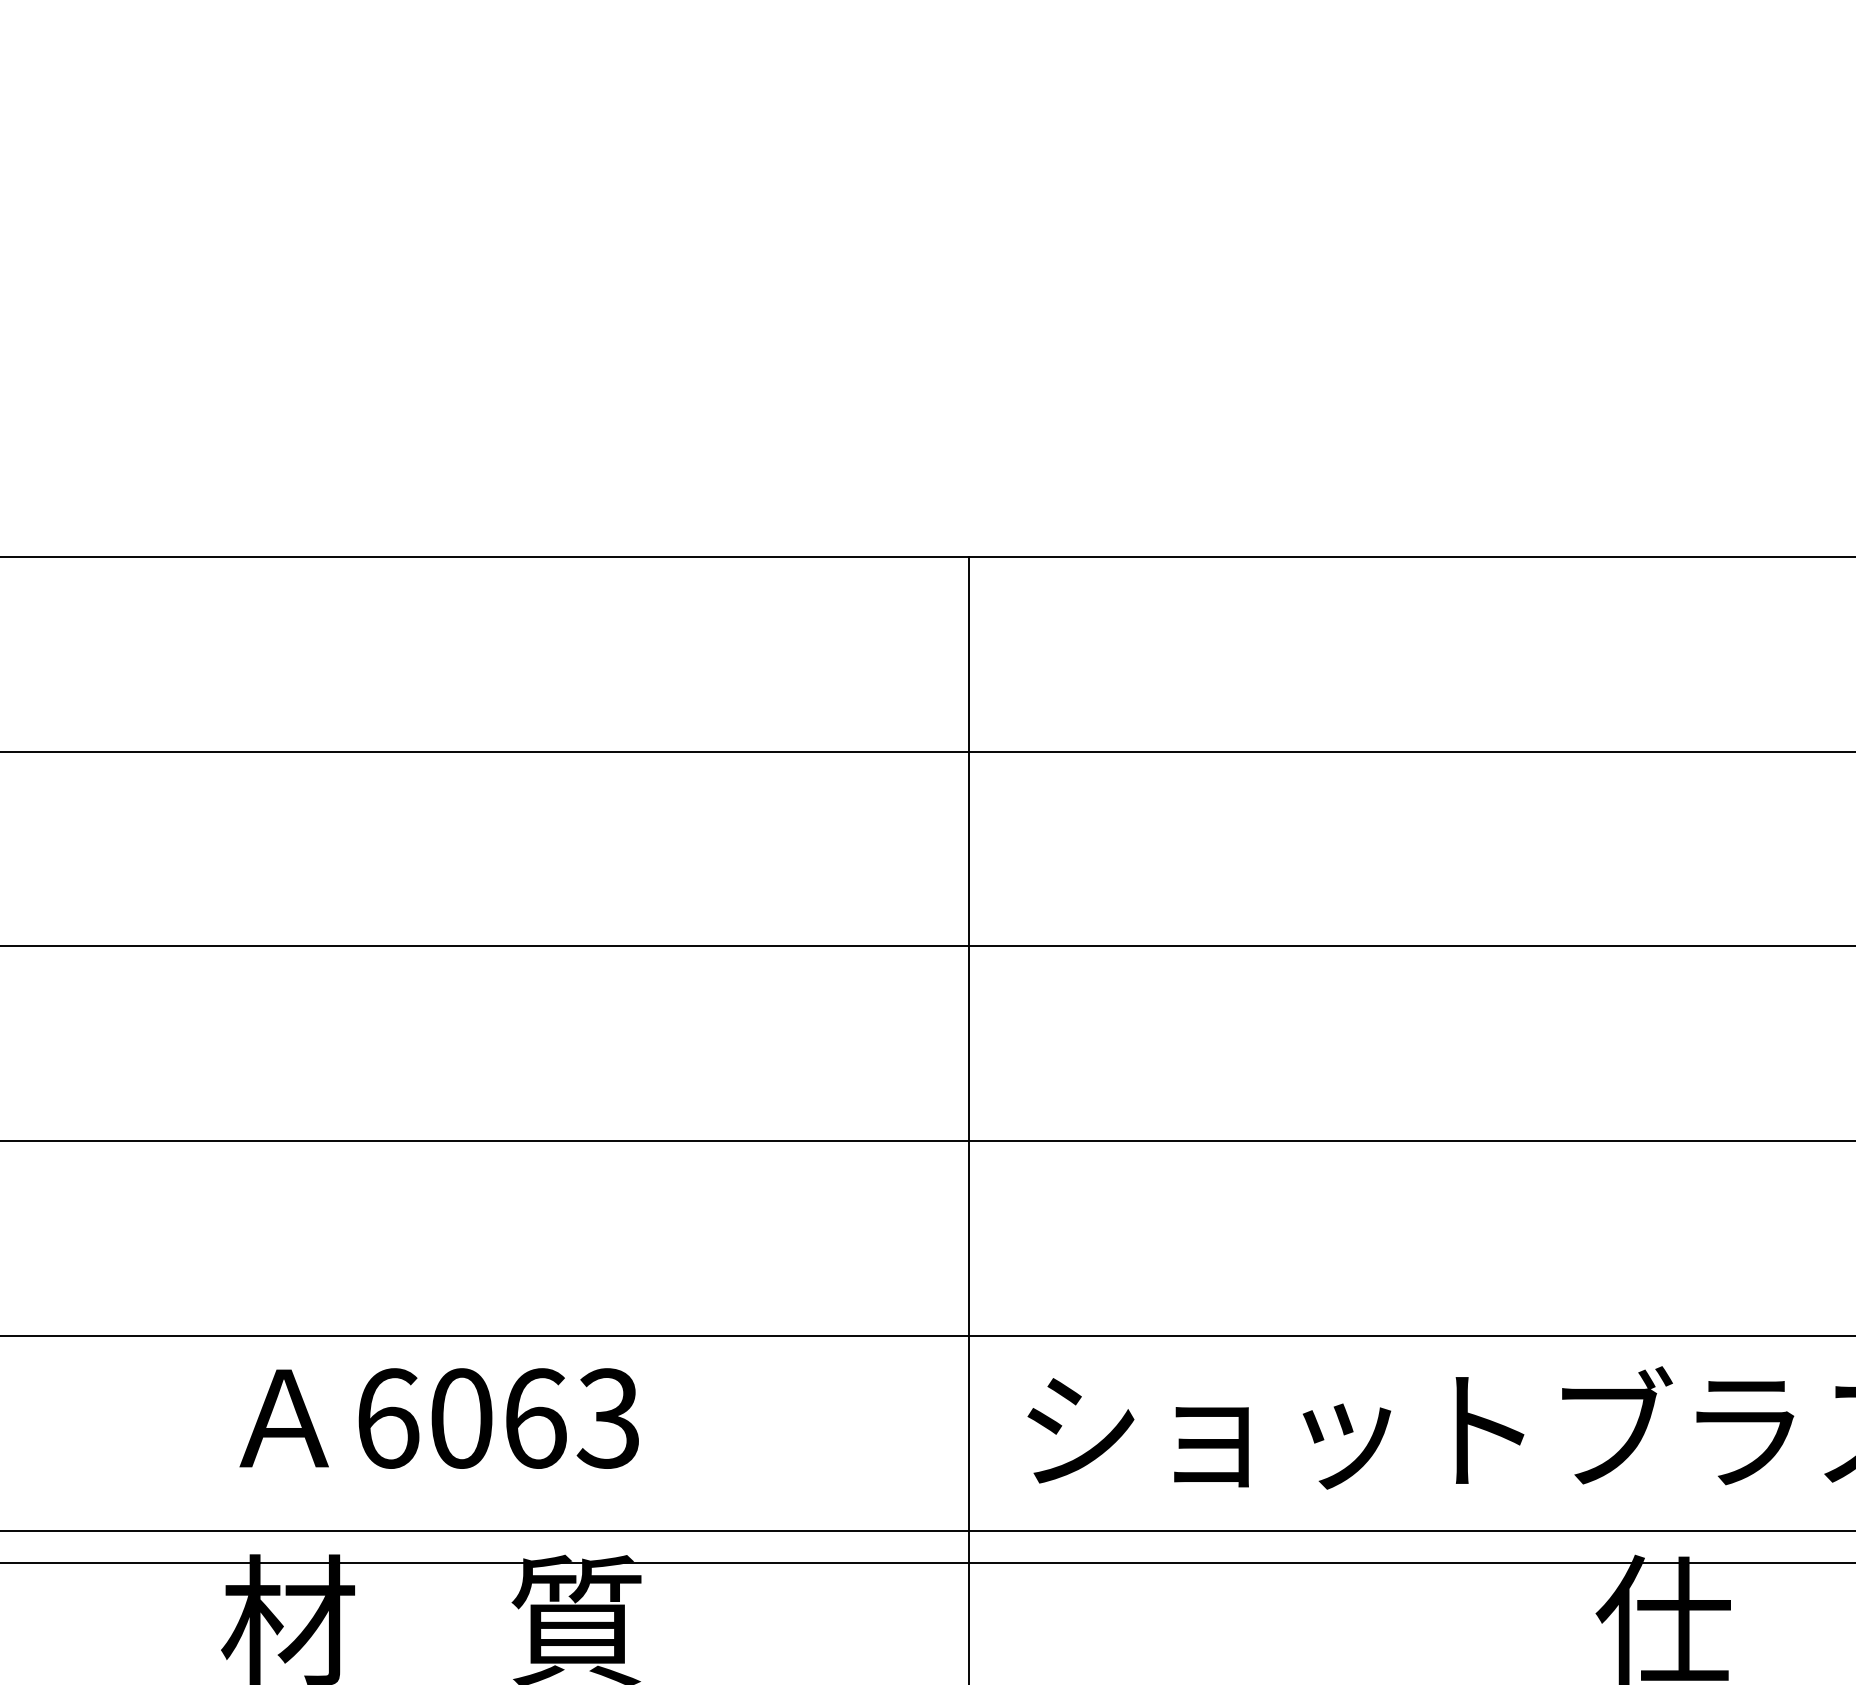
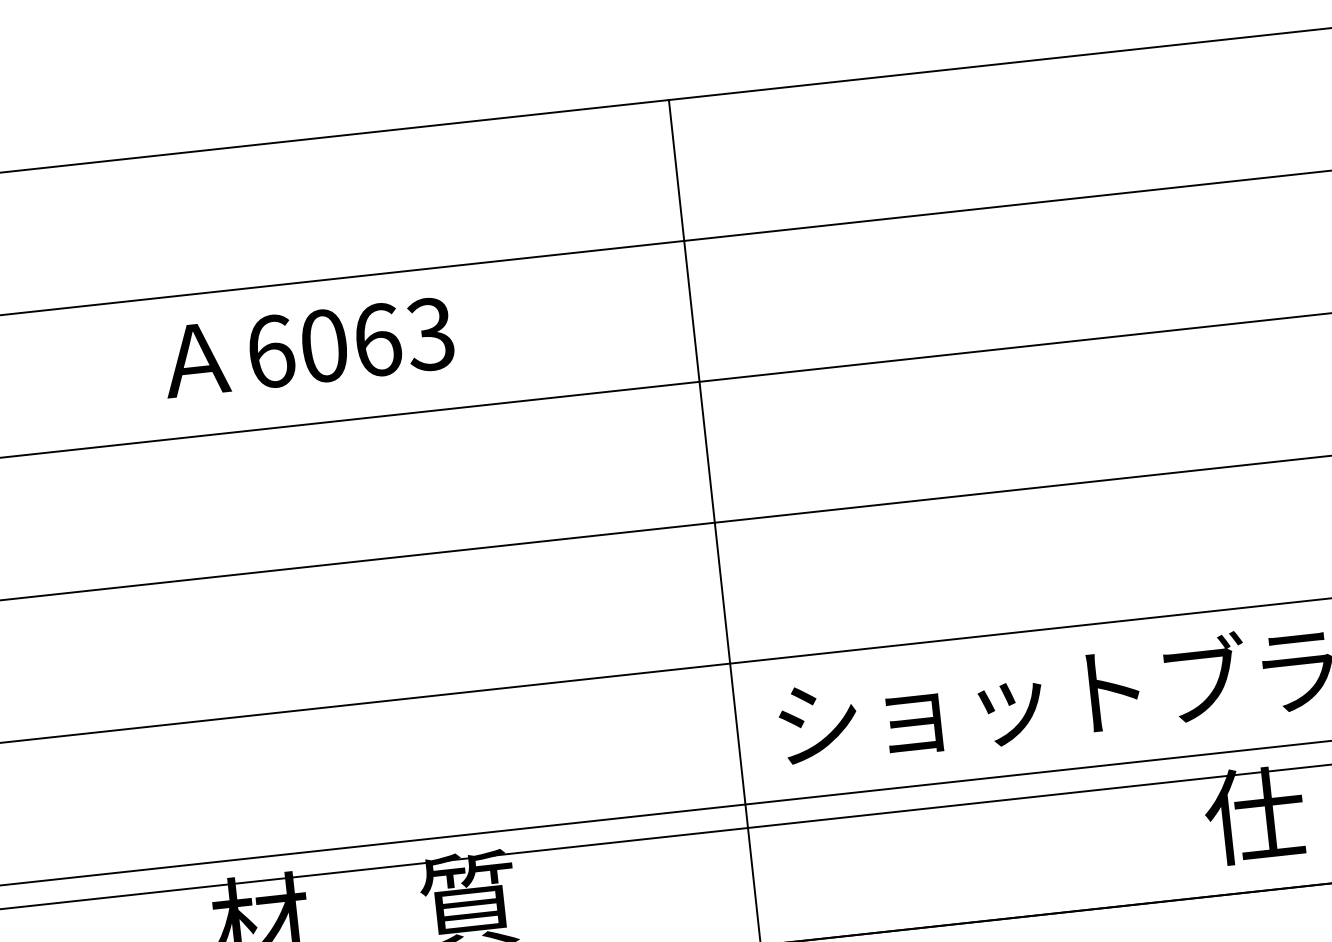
text: (438, 1418) -> (307, 347), moved

